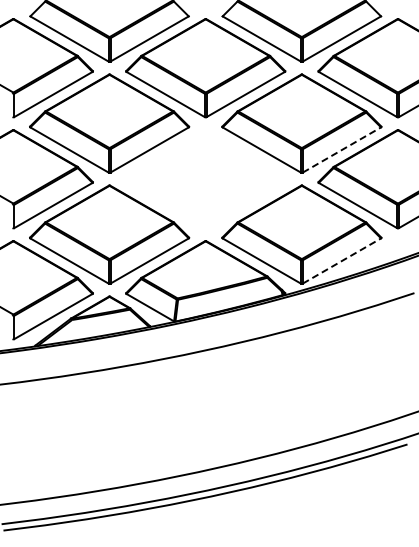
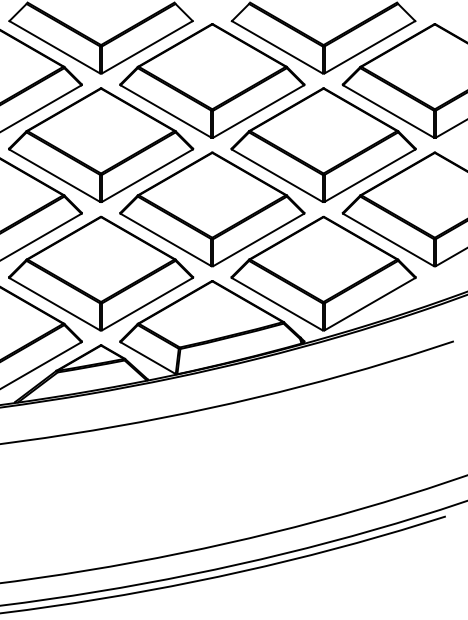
line: (342, 149) -> (370, 175), dashed -> solid
part: (205, 179) -> (212, 209), added
line: (342, 260) -> (370, 303), dashed -> solid

